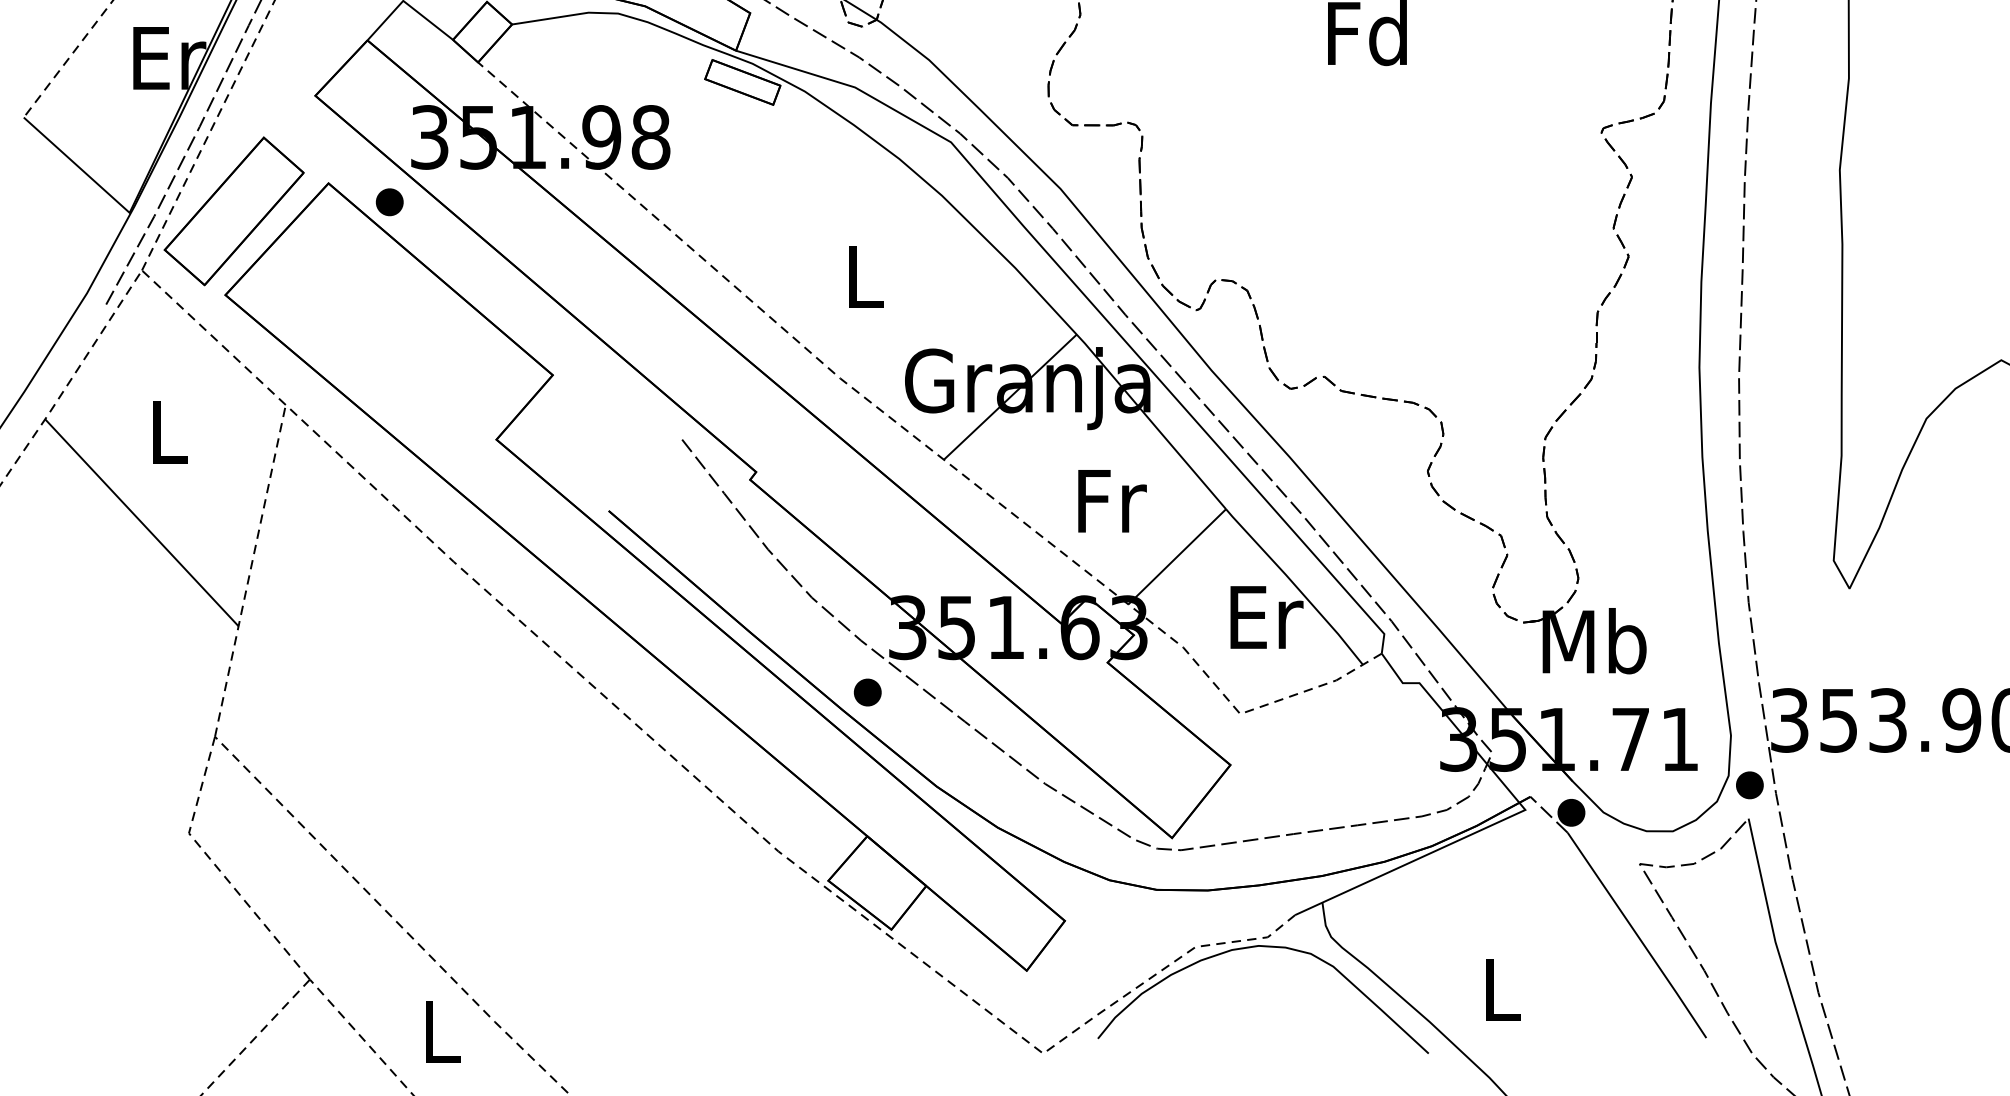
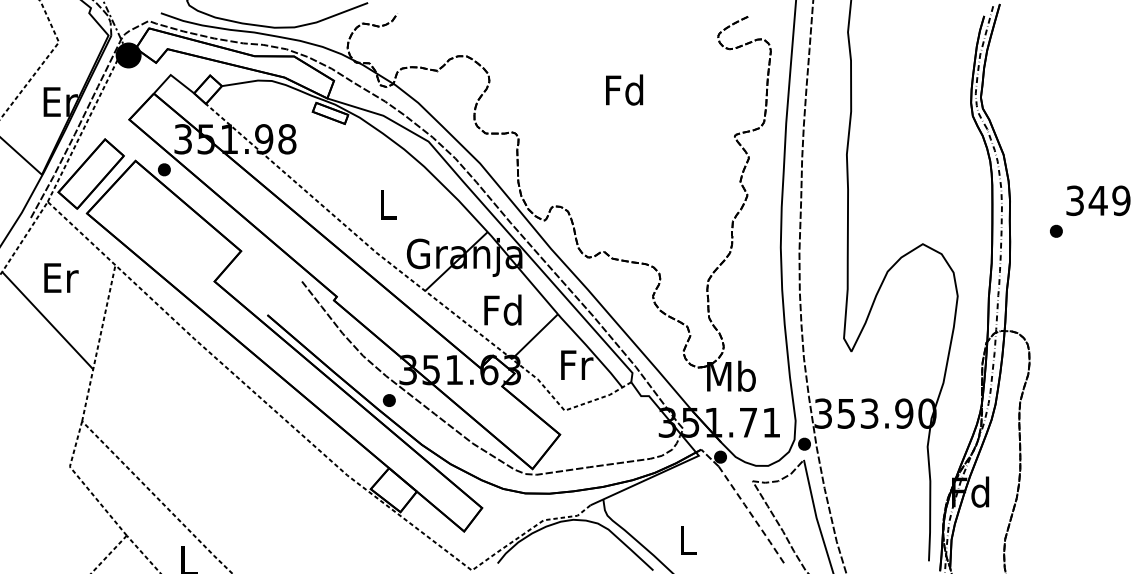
text: (171, 431) -> (61, 277), L -> Er
text: (1108, 499) -> (502, 309), Fr -> Fd
text: (1267, 615) -> (577, 364), Er -> Fr
line: (1637, 934) -> (751, 514), solid -> dashed

